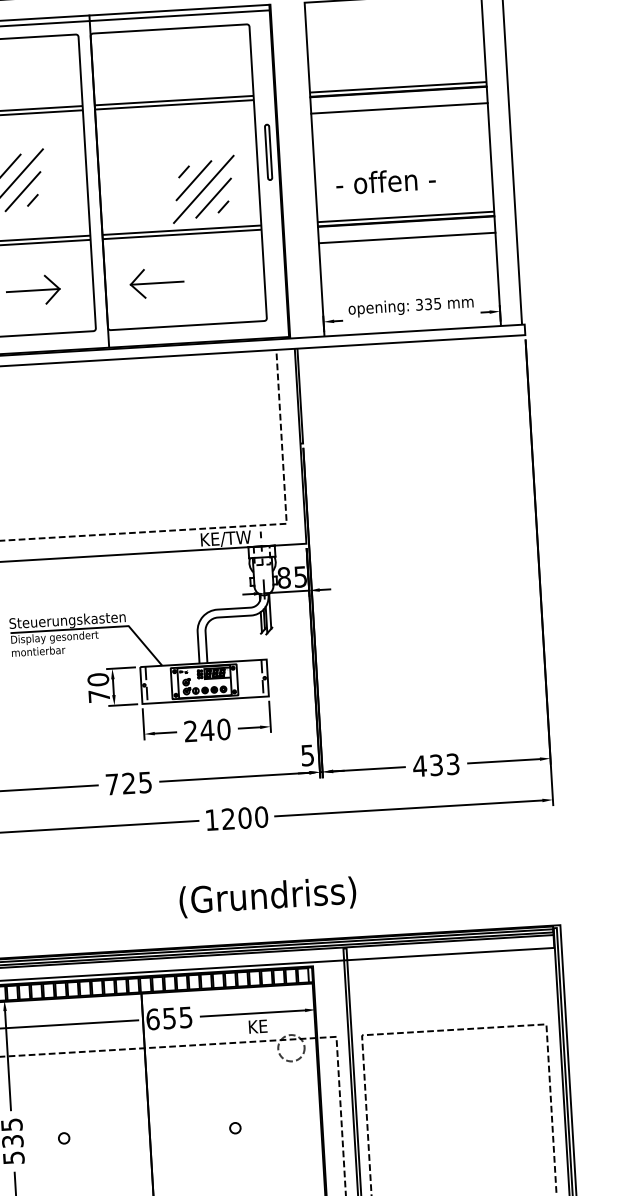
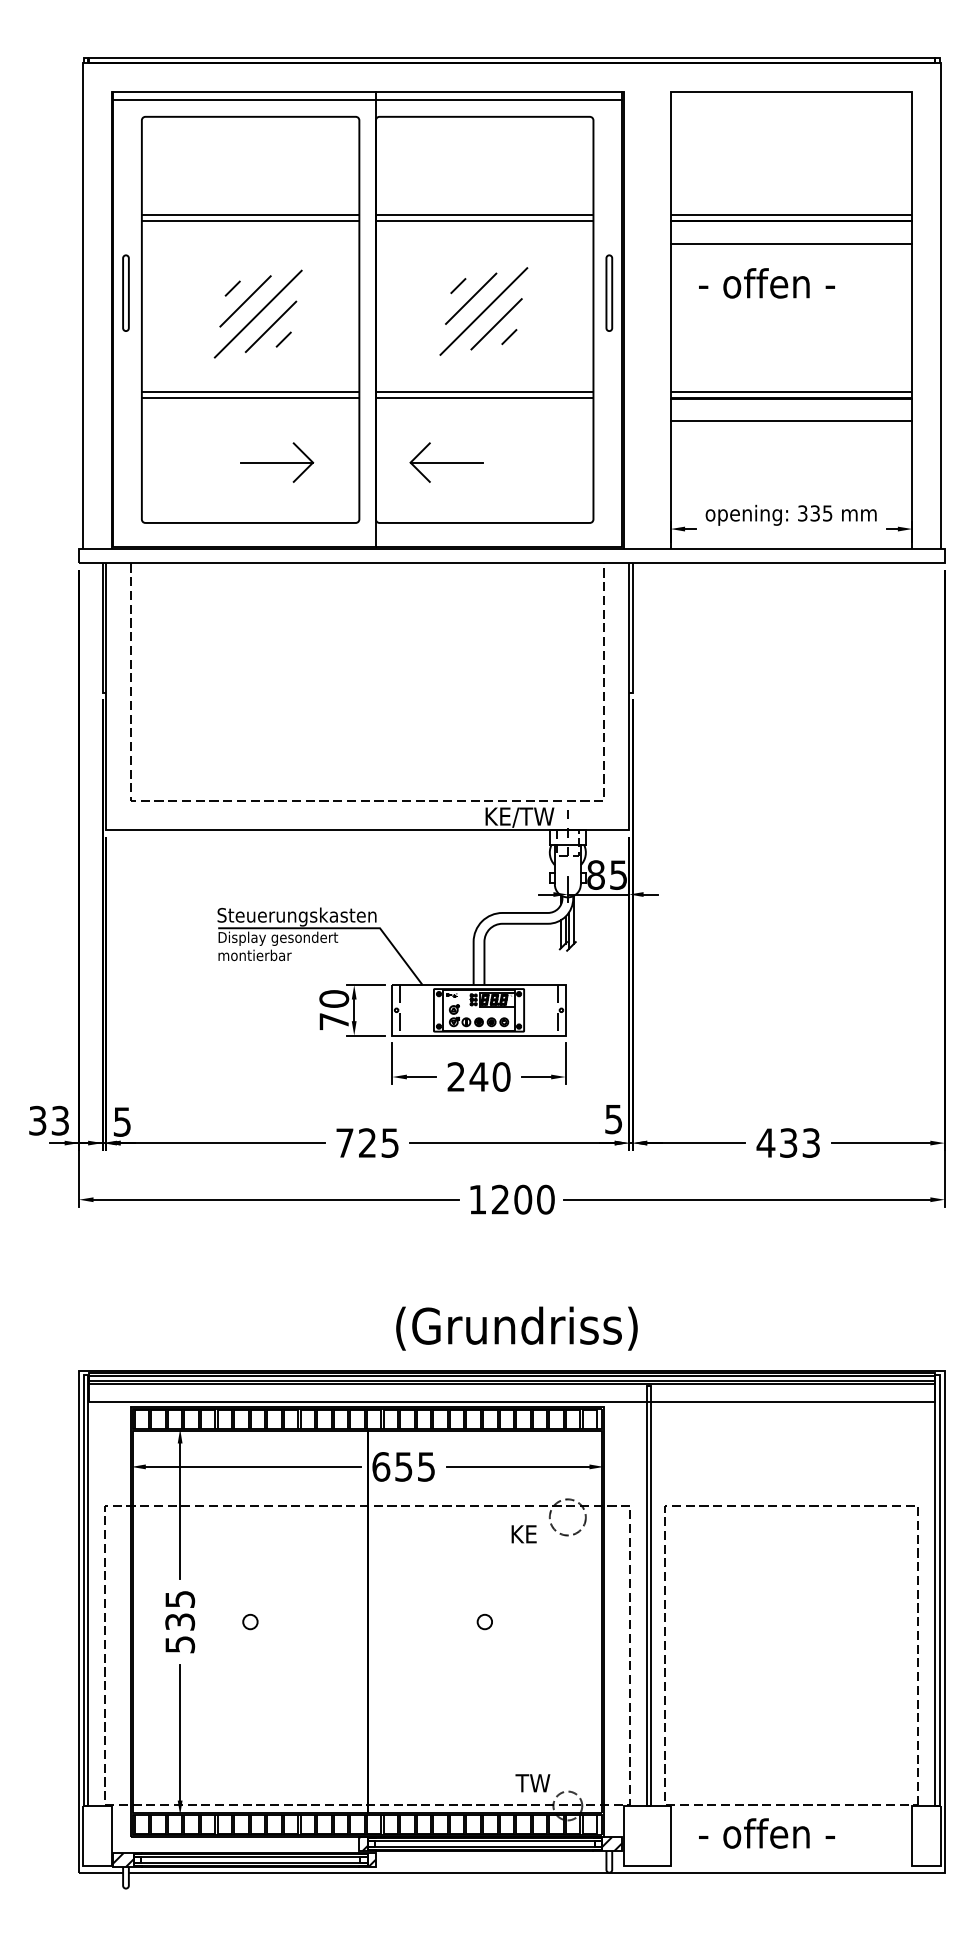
text: (385, 181) -> (766, 283), moved
part: (203, 189) -> (483, 311), moved
text: (267, 897) -> (516, 1328), moved
text: (257, 1026) -> (523, 1534), moved

